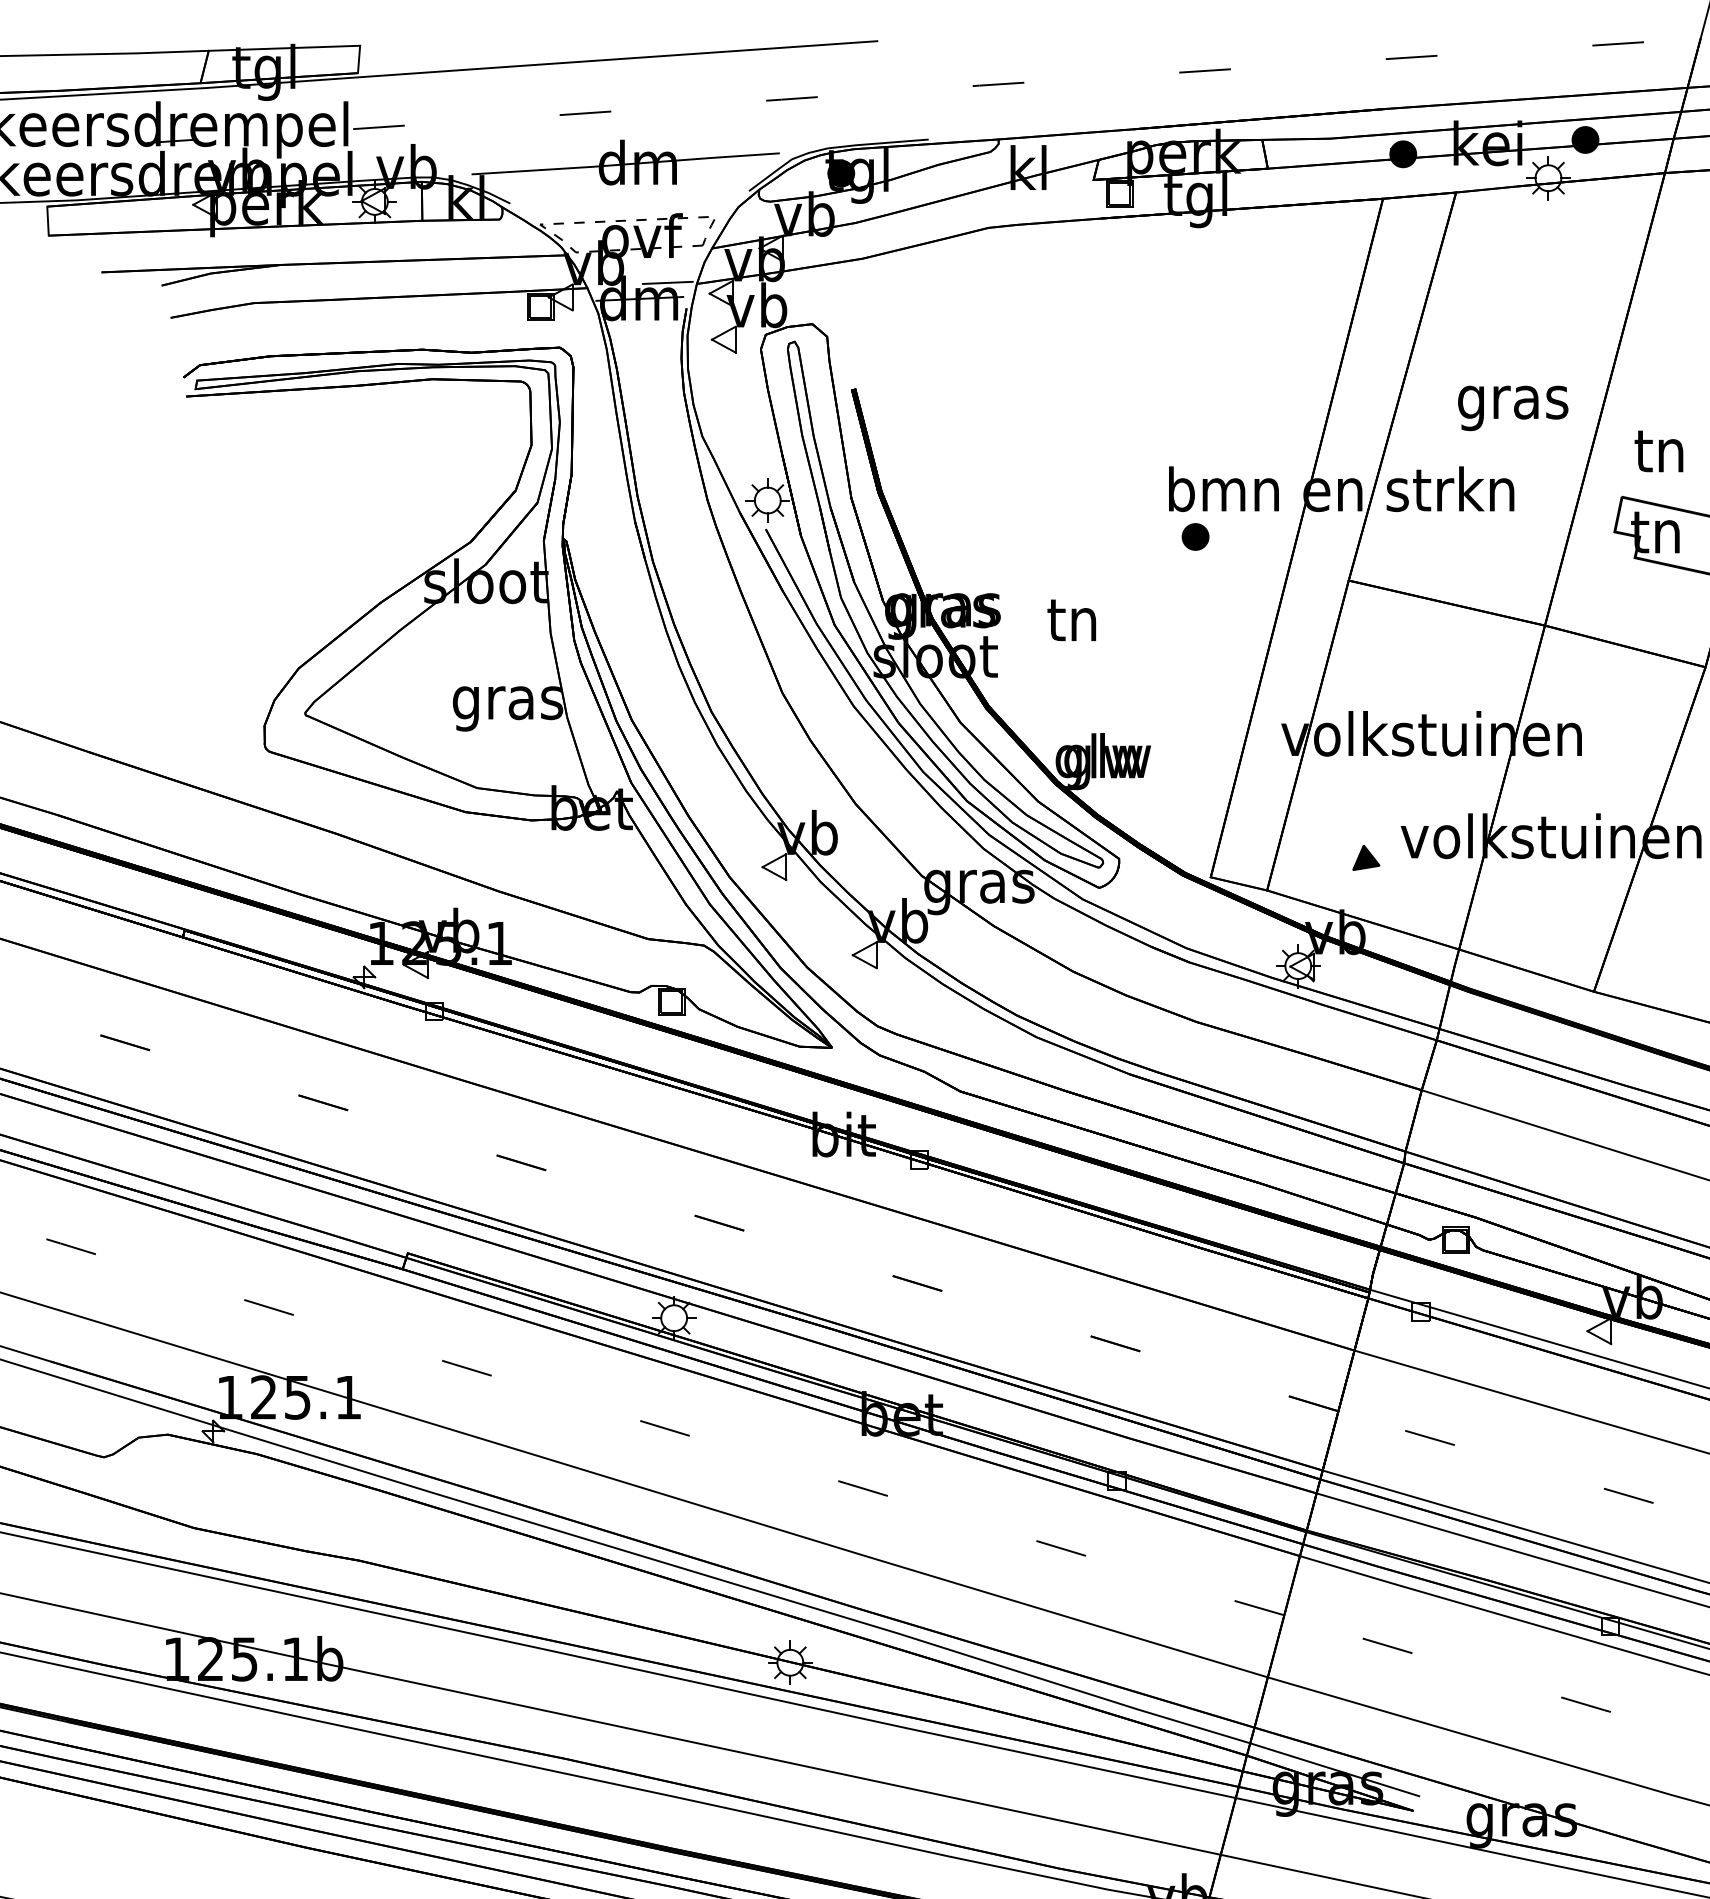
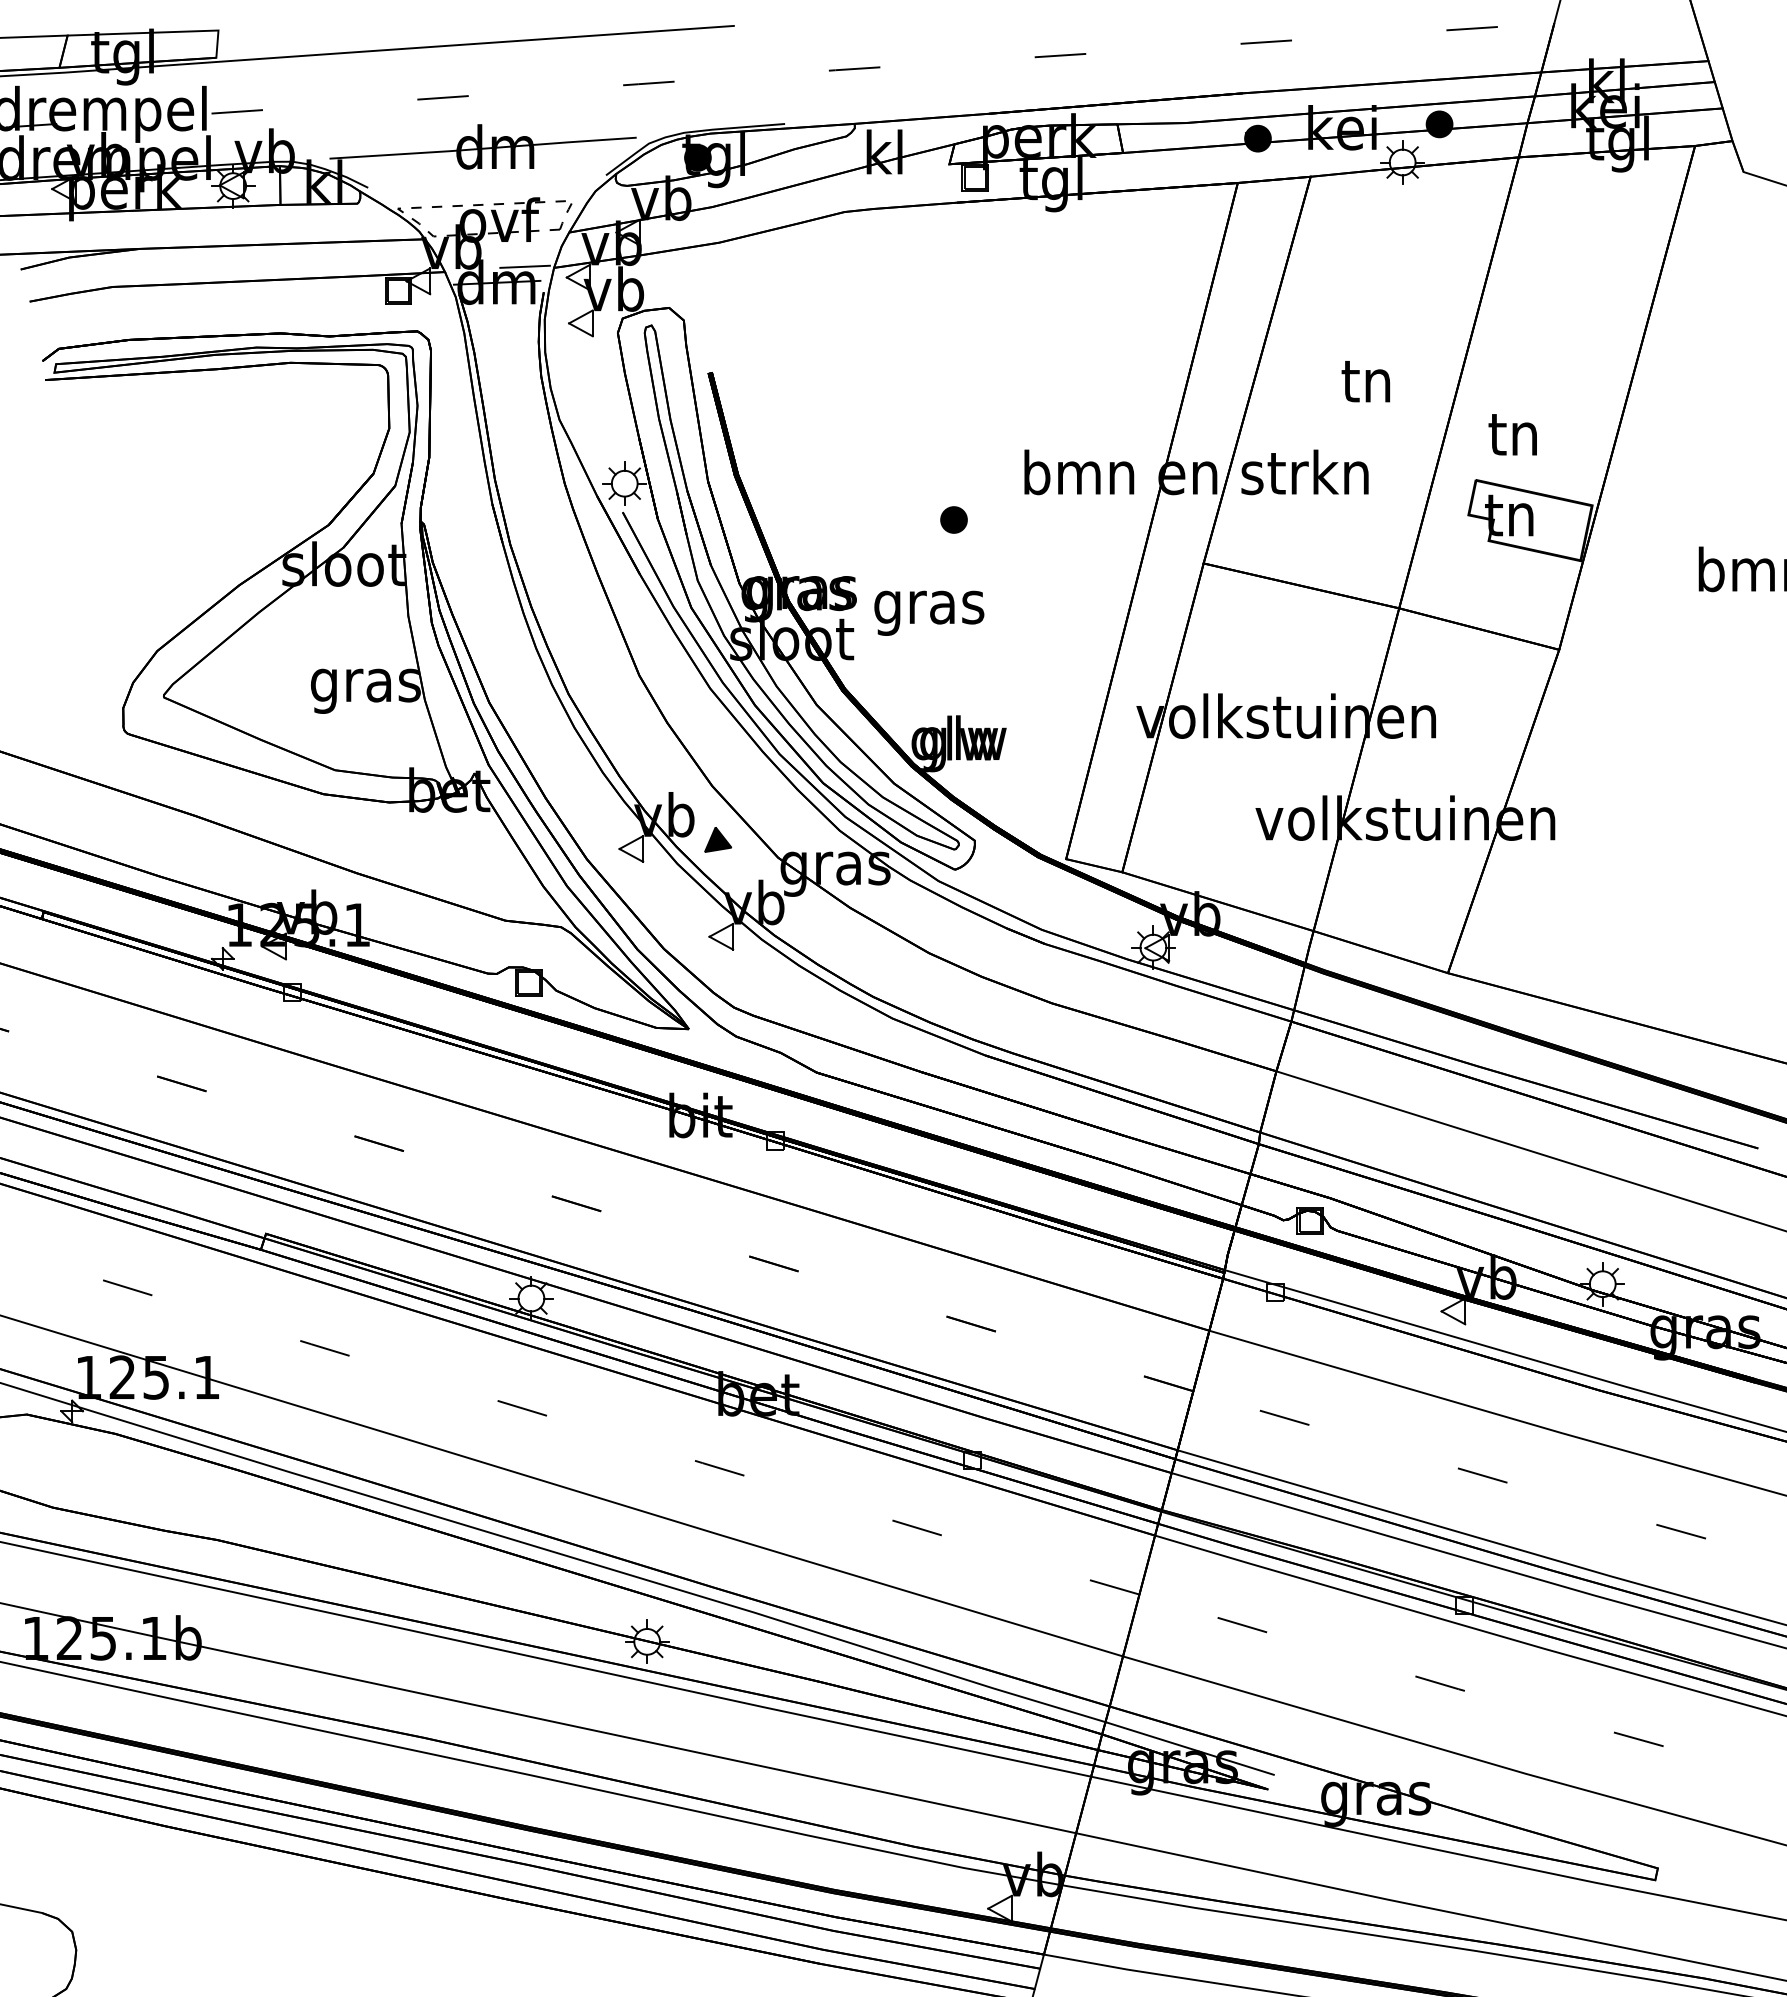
text: (1513, 404) -> (1367, 387), gras -> tn
part: (1195, 536) -> (953, 519), moved
text: (1073, 625) -> (929, 608), tn -> gras
part: (1366, 857) -> (718, 839), moved

